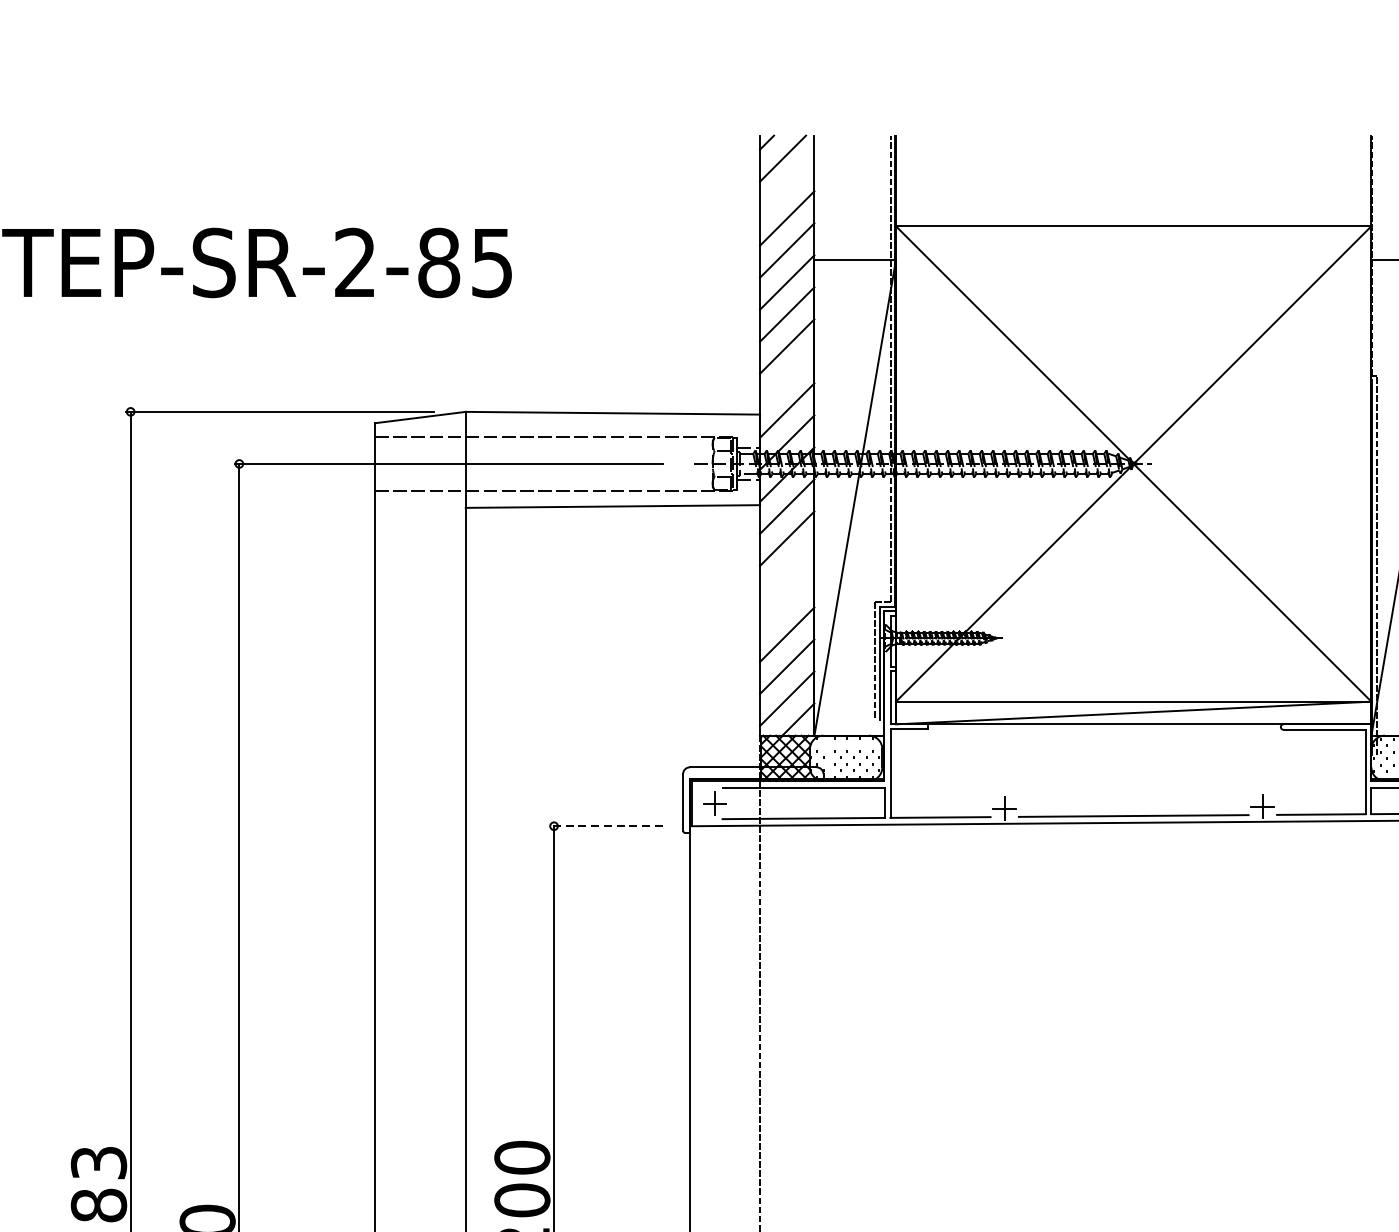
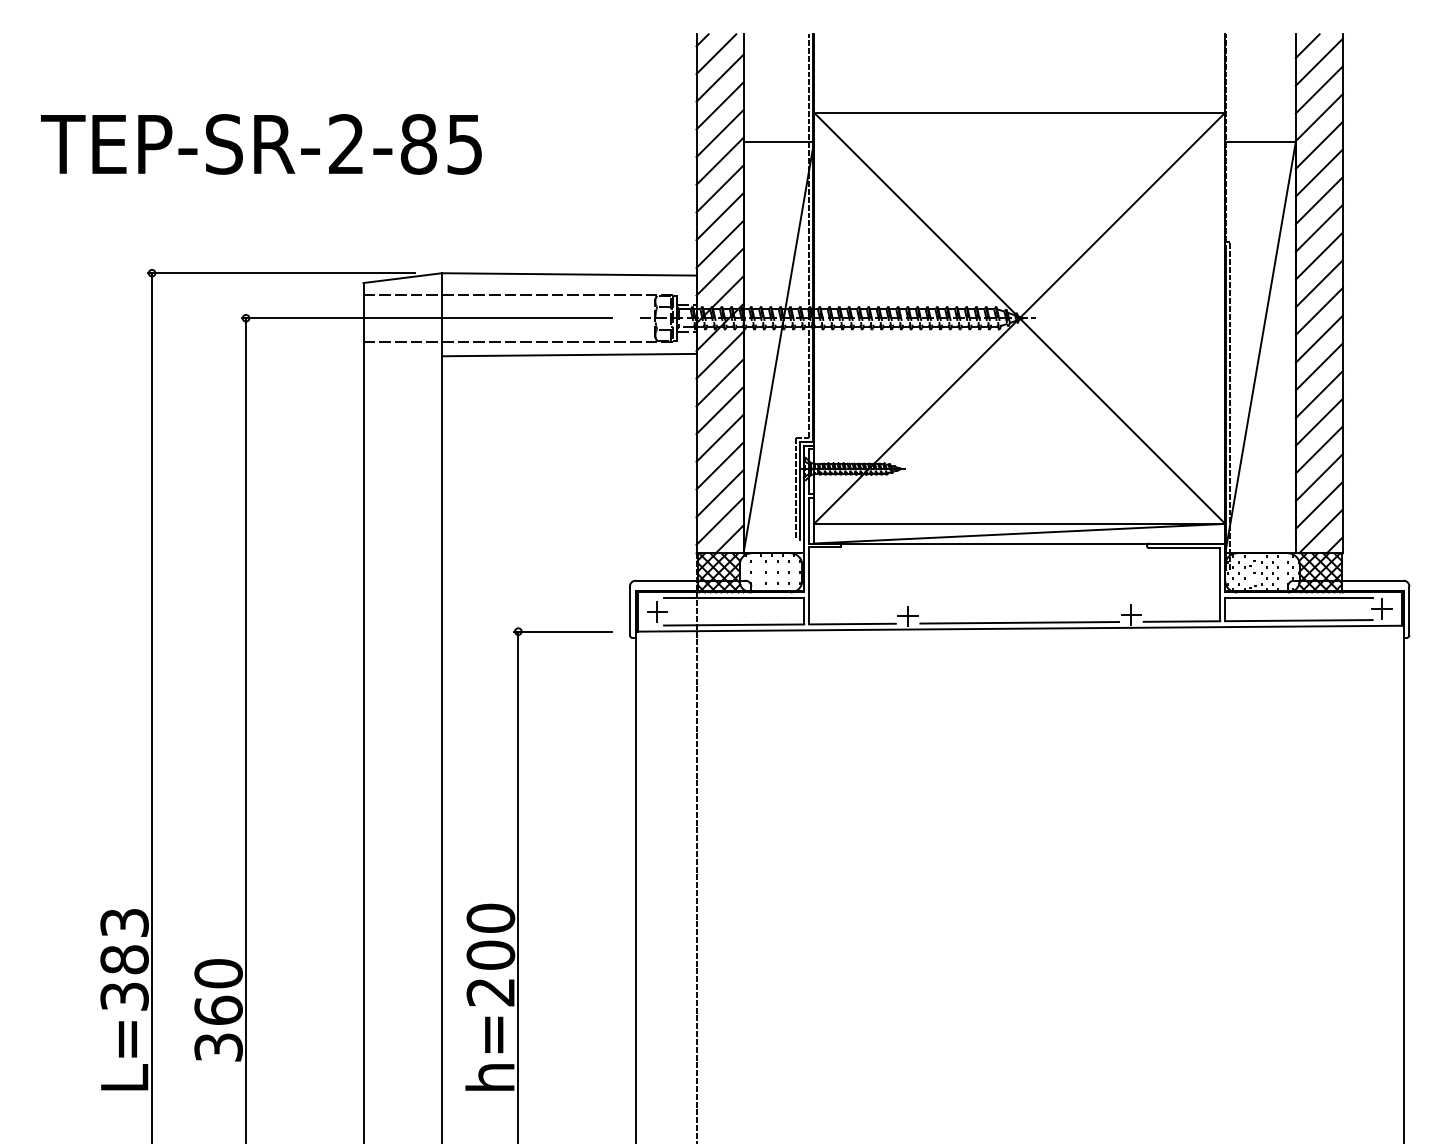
line: (786, 185) -> (719, 77), added
line: (786, 377) -> (719, 243), added
line: (786, 570) -> (719, 410), added
line: (786, 601) -> (719, 437), added
line: (606, 826) -> (563, 631), dashed -> solid

